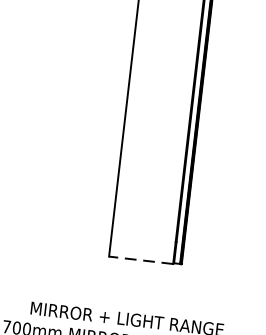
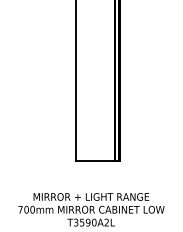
line: (140, 260) -> (95, 161), dashed -> solid

